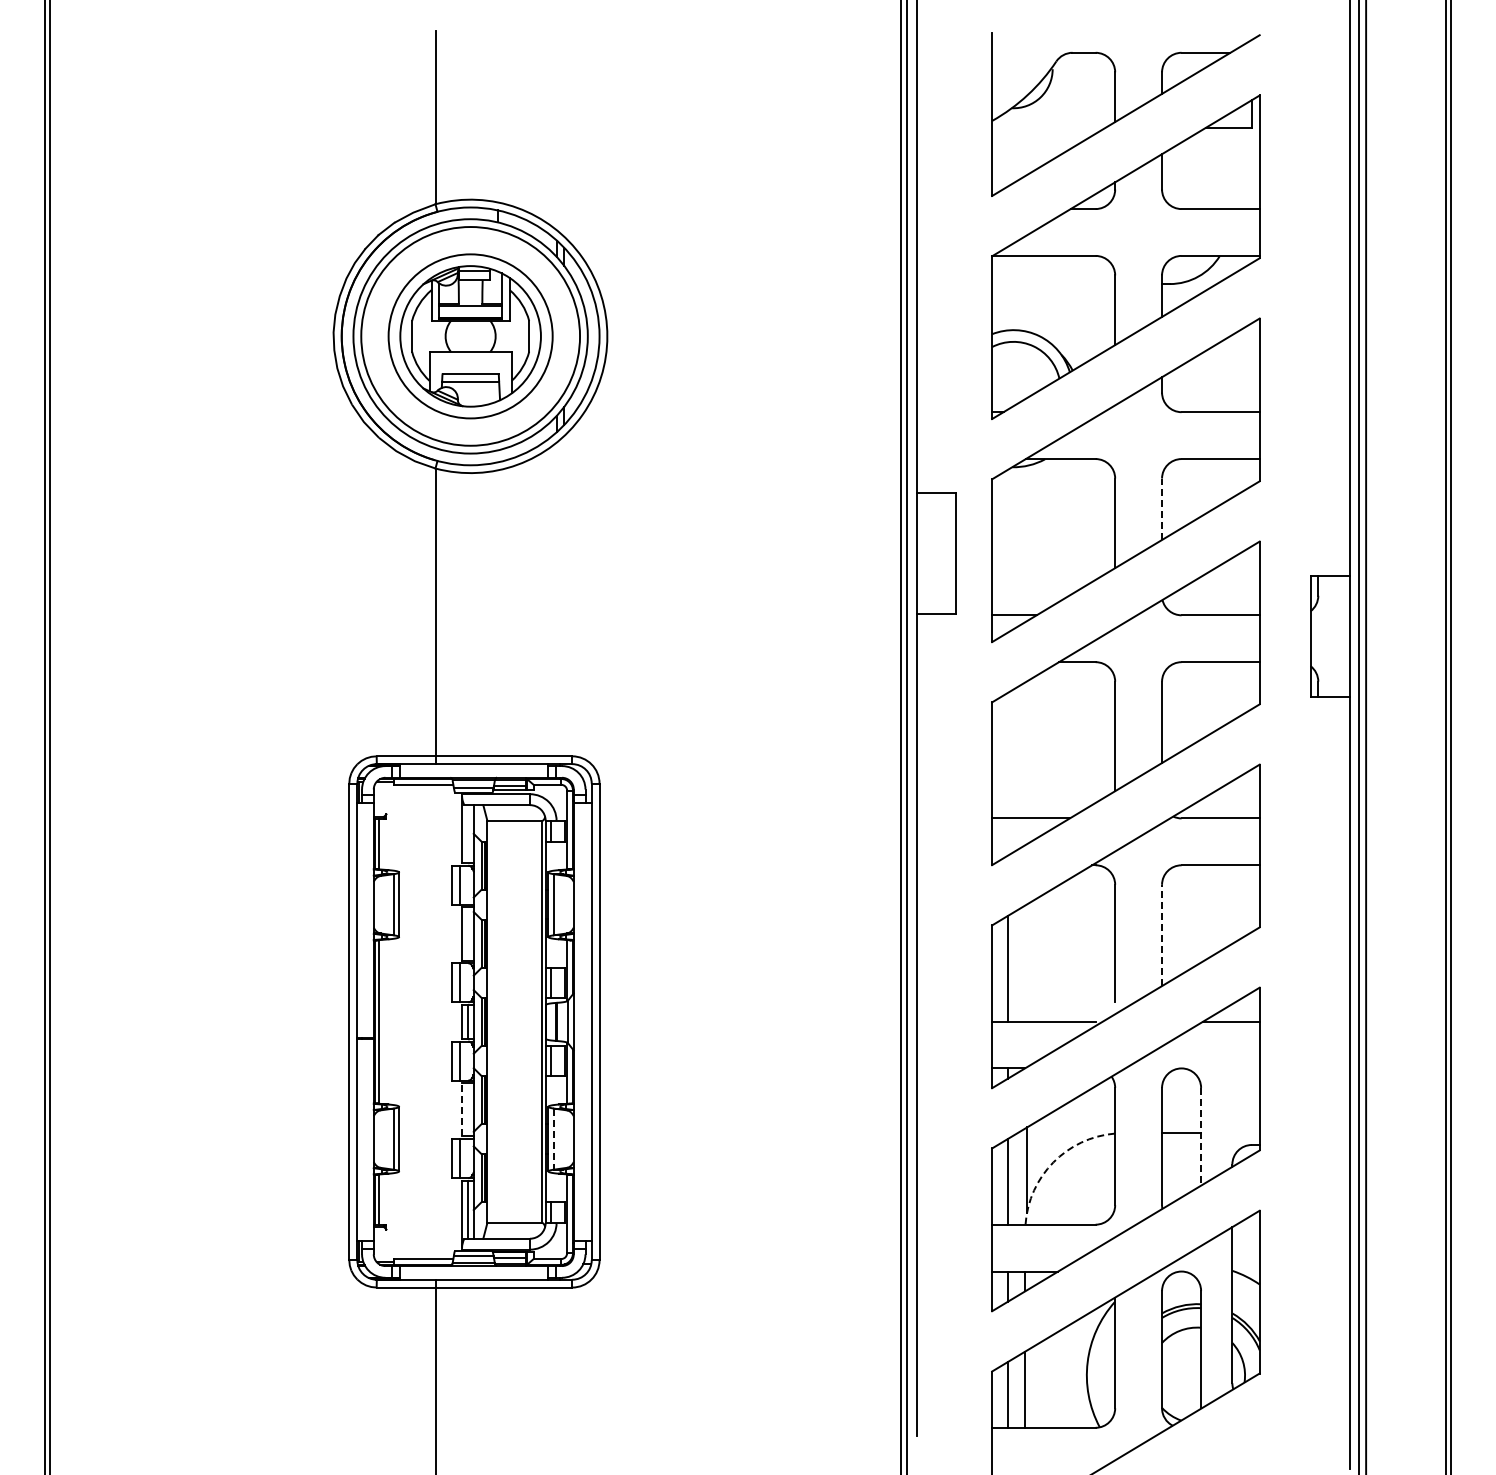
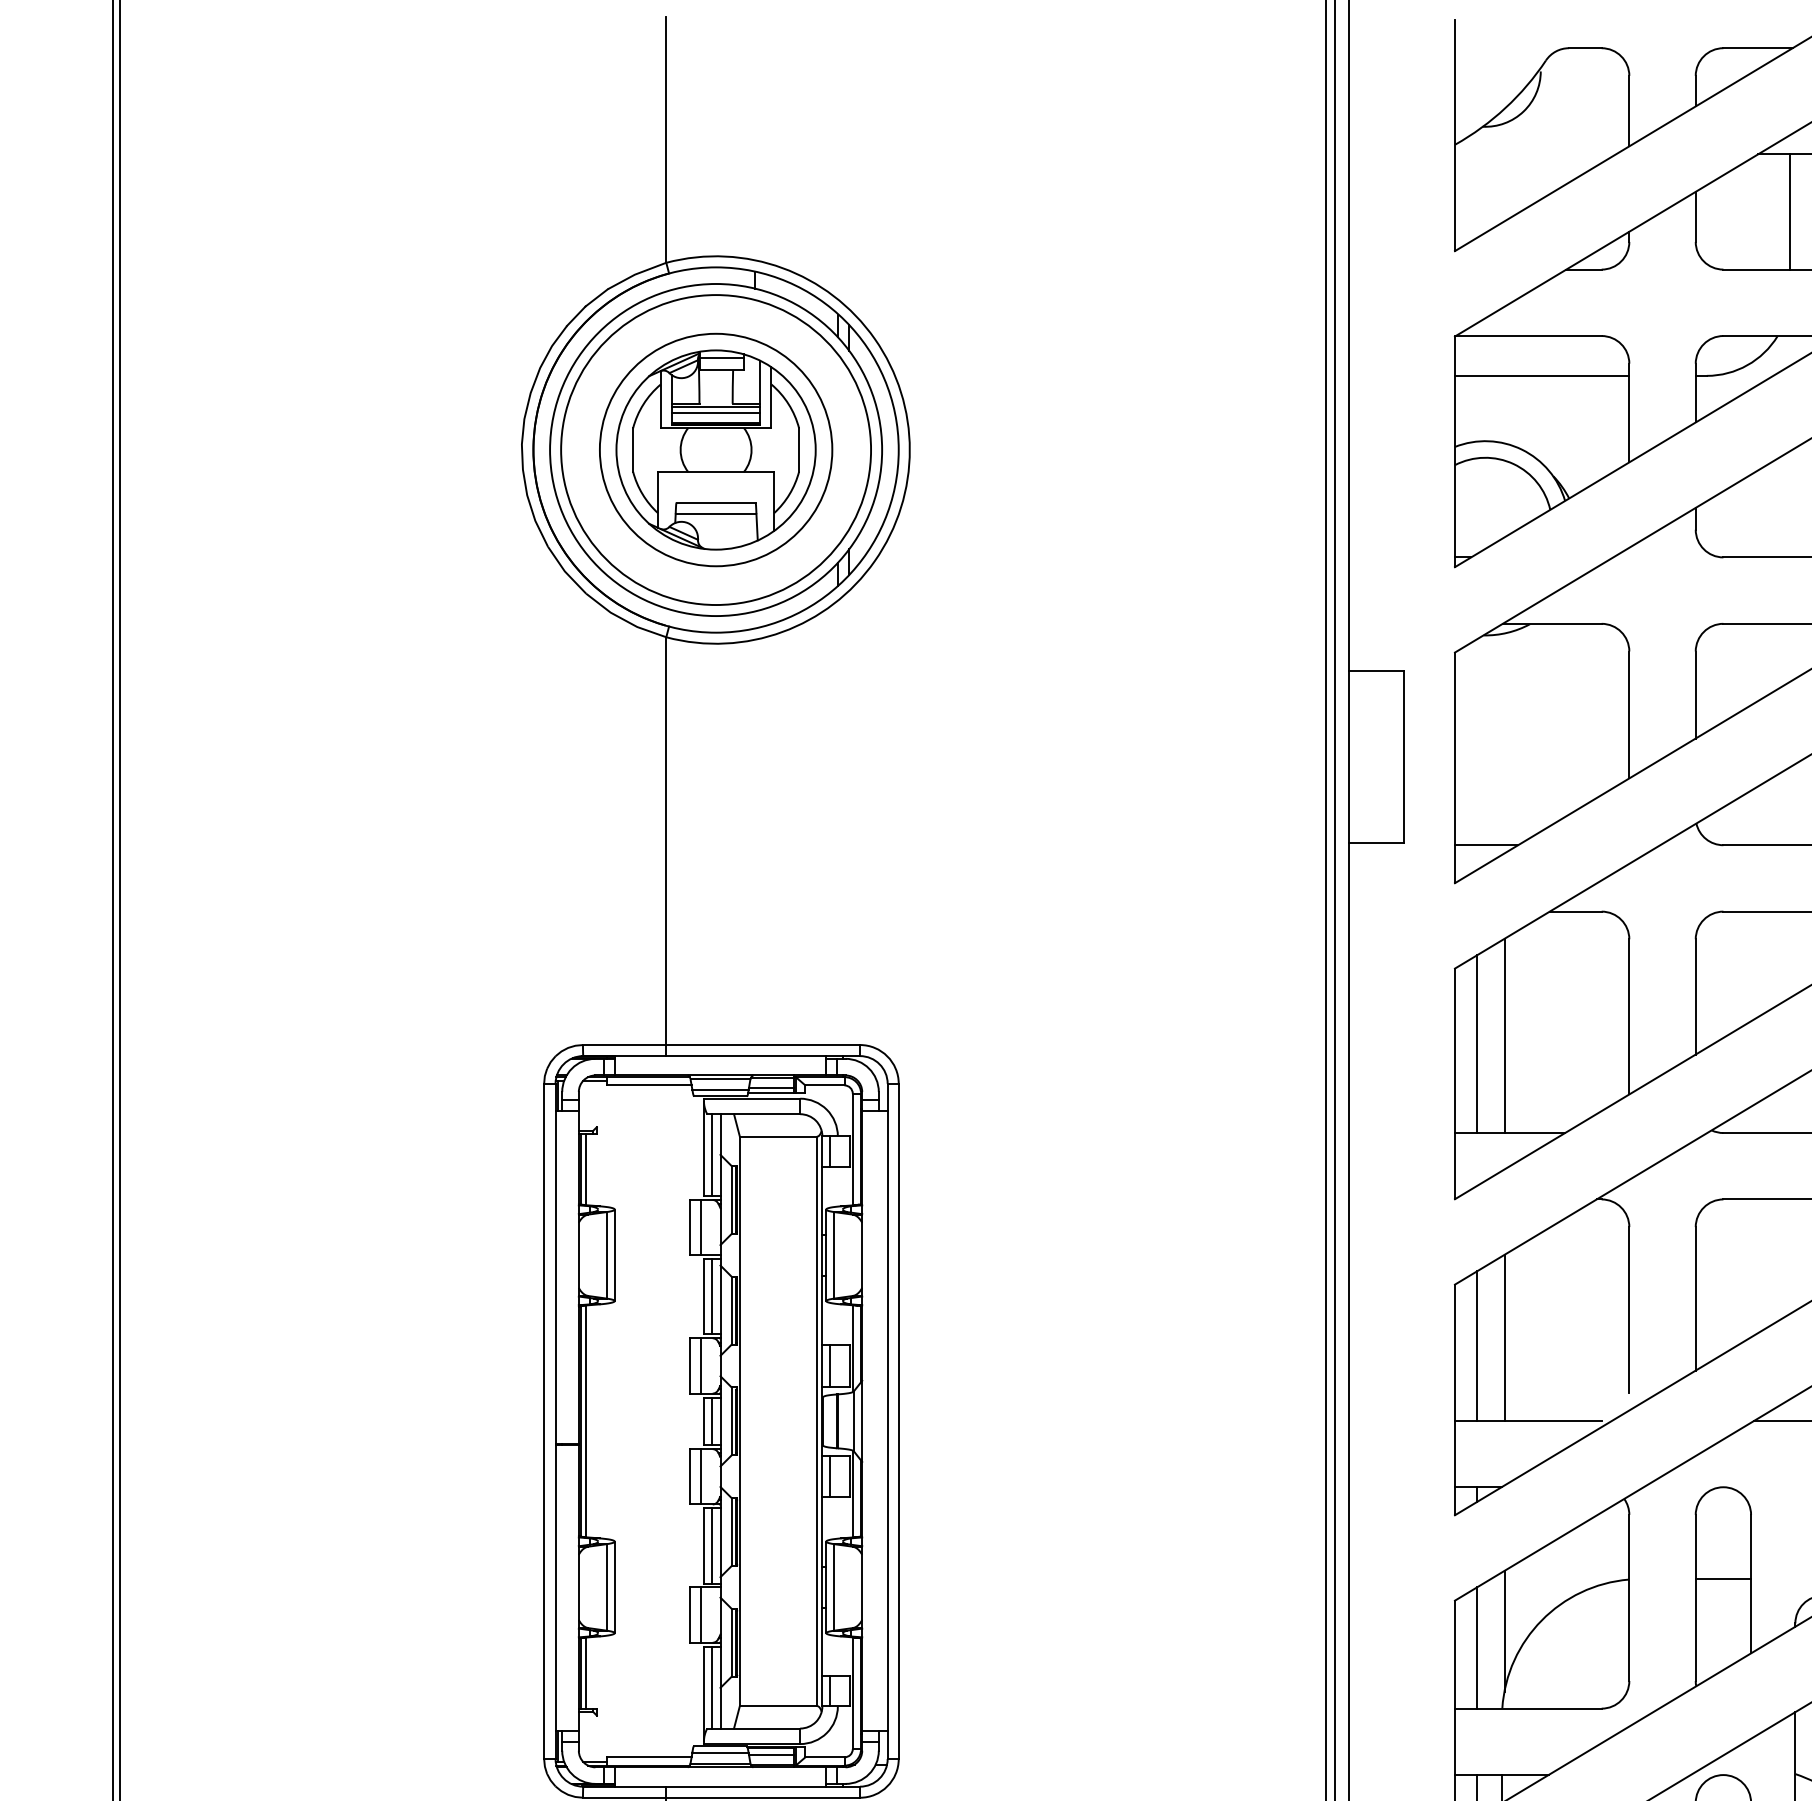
line: (1228, 168) -> (1789, 212), added
line: (1053, 284) -> (1541, 376), added
line: (470, 310) -> (715, 413), added
line: (1162, 509) -> (1696, 695), dashed -> solid
line: (1027, 749) -> (1505, 1035), added
line: (1007, 755) -> (1476, 1043), added
line: (467, 833) -> (711, 1154), added
line: (467, 933) -> (711, 1296), added
line: (1162, 935) -> (1696, 1298), dashed -> solid
line: (1027, 962) -> (1505, 1337), added
line: (462, 1109) -> (704, 1545), dashed -> solid
line: (467, 1109) -> (711, 1545), added
line: (1201, 1136) -> (1751, 1583), dashed -> solid
line: (553, 1139) -> (833, 1587), dashed -> solid
arc: (1053, 1162) -> (1541, 1620), dashed -> solid

